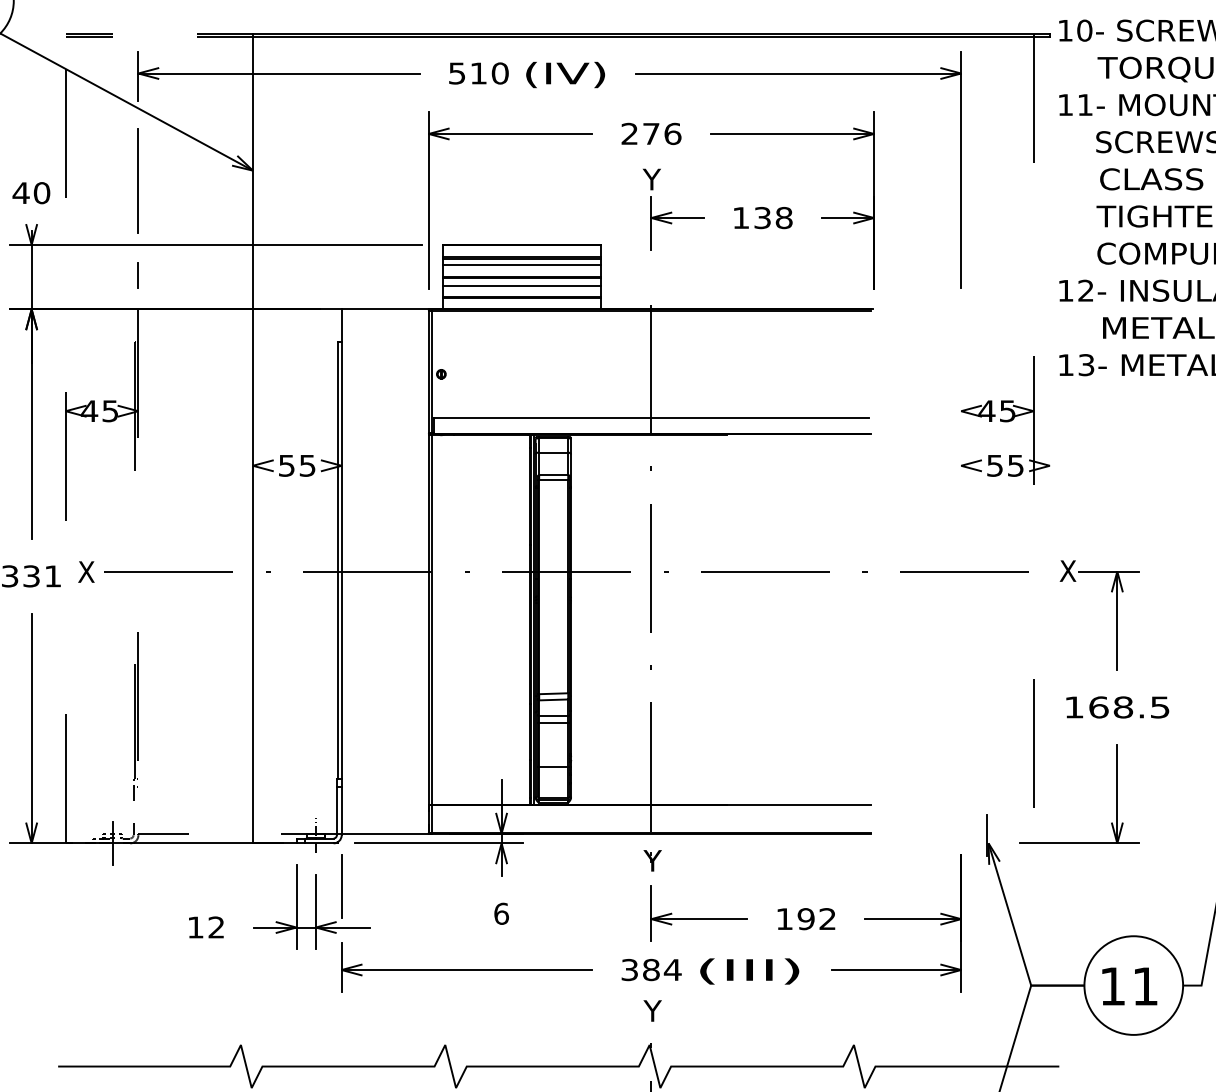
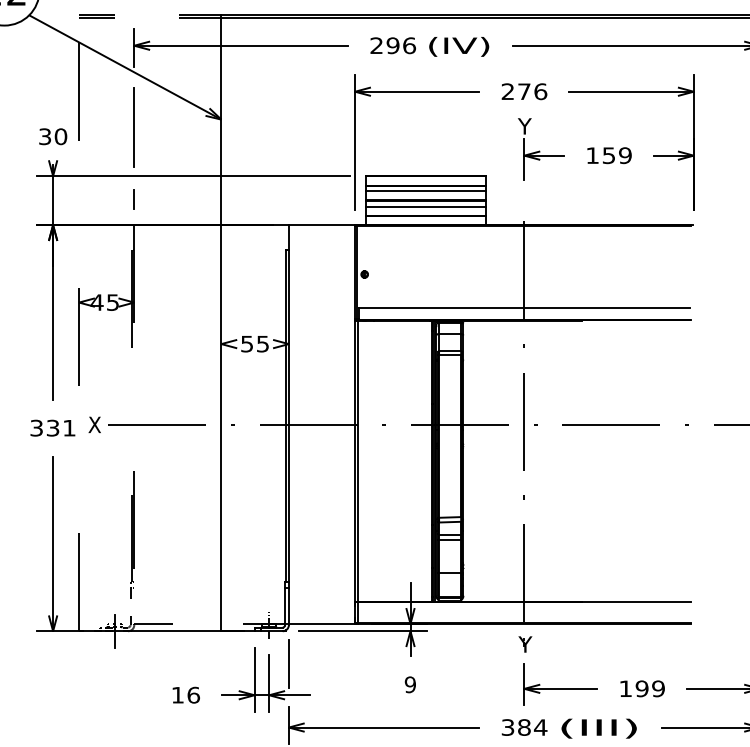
text: (478, 73) -> (392, 45), 510 -> 296
text: (20, 193) -> (44, 137), 40 -> 30
text: (773, 218) -> (617, 156), 138 -> 159
text: (501, 913) -> (410, 684), 6 -> 9
text: (827, 919) -> (658, 689), 192 -> 199
text: (216, 927) -> (193, 695), 12 -> 16

